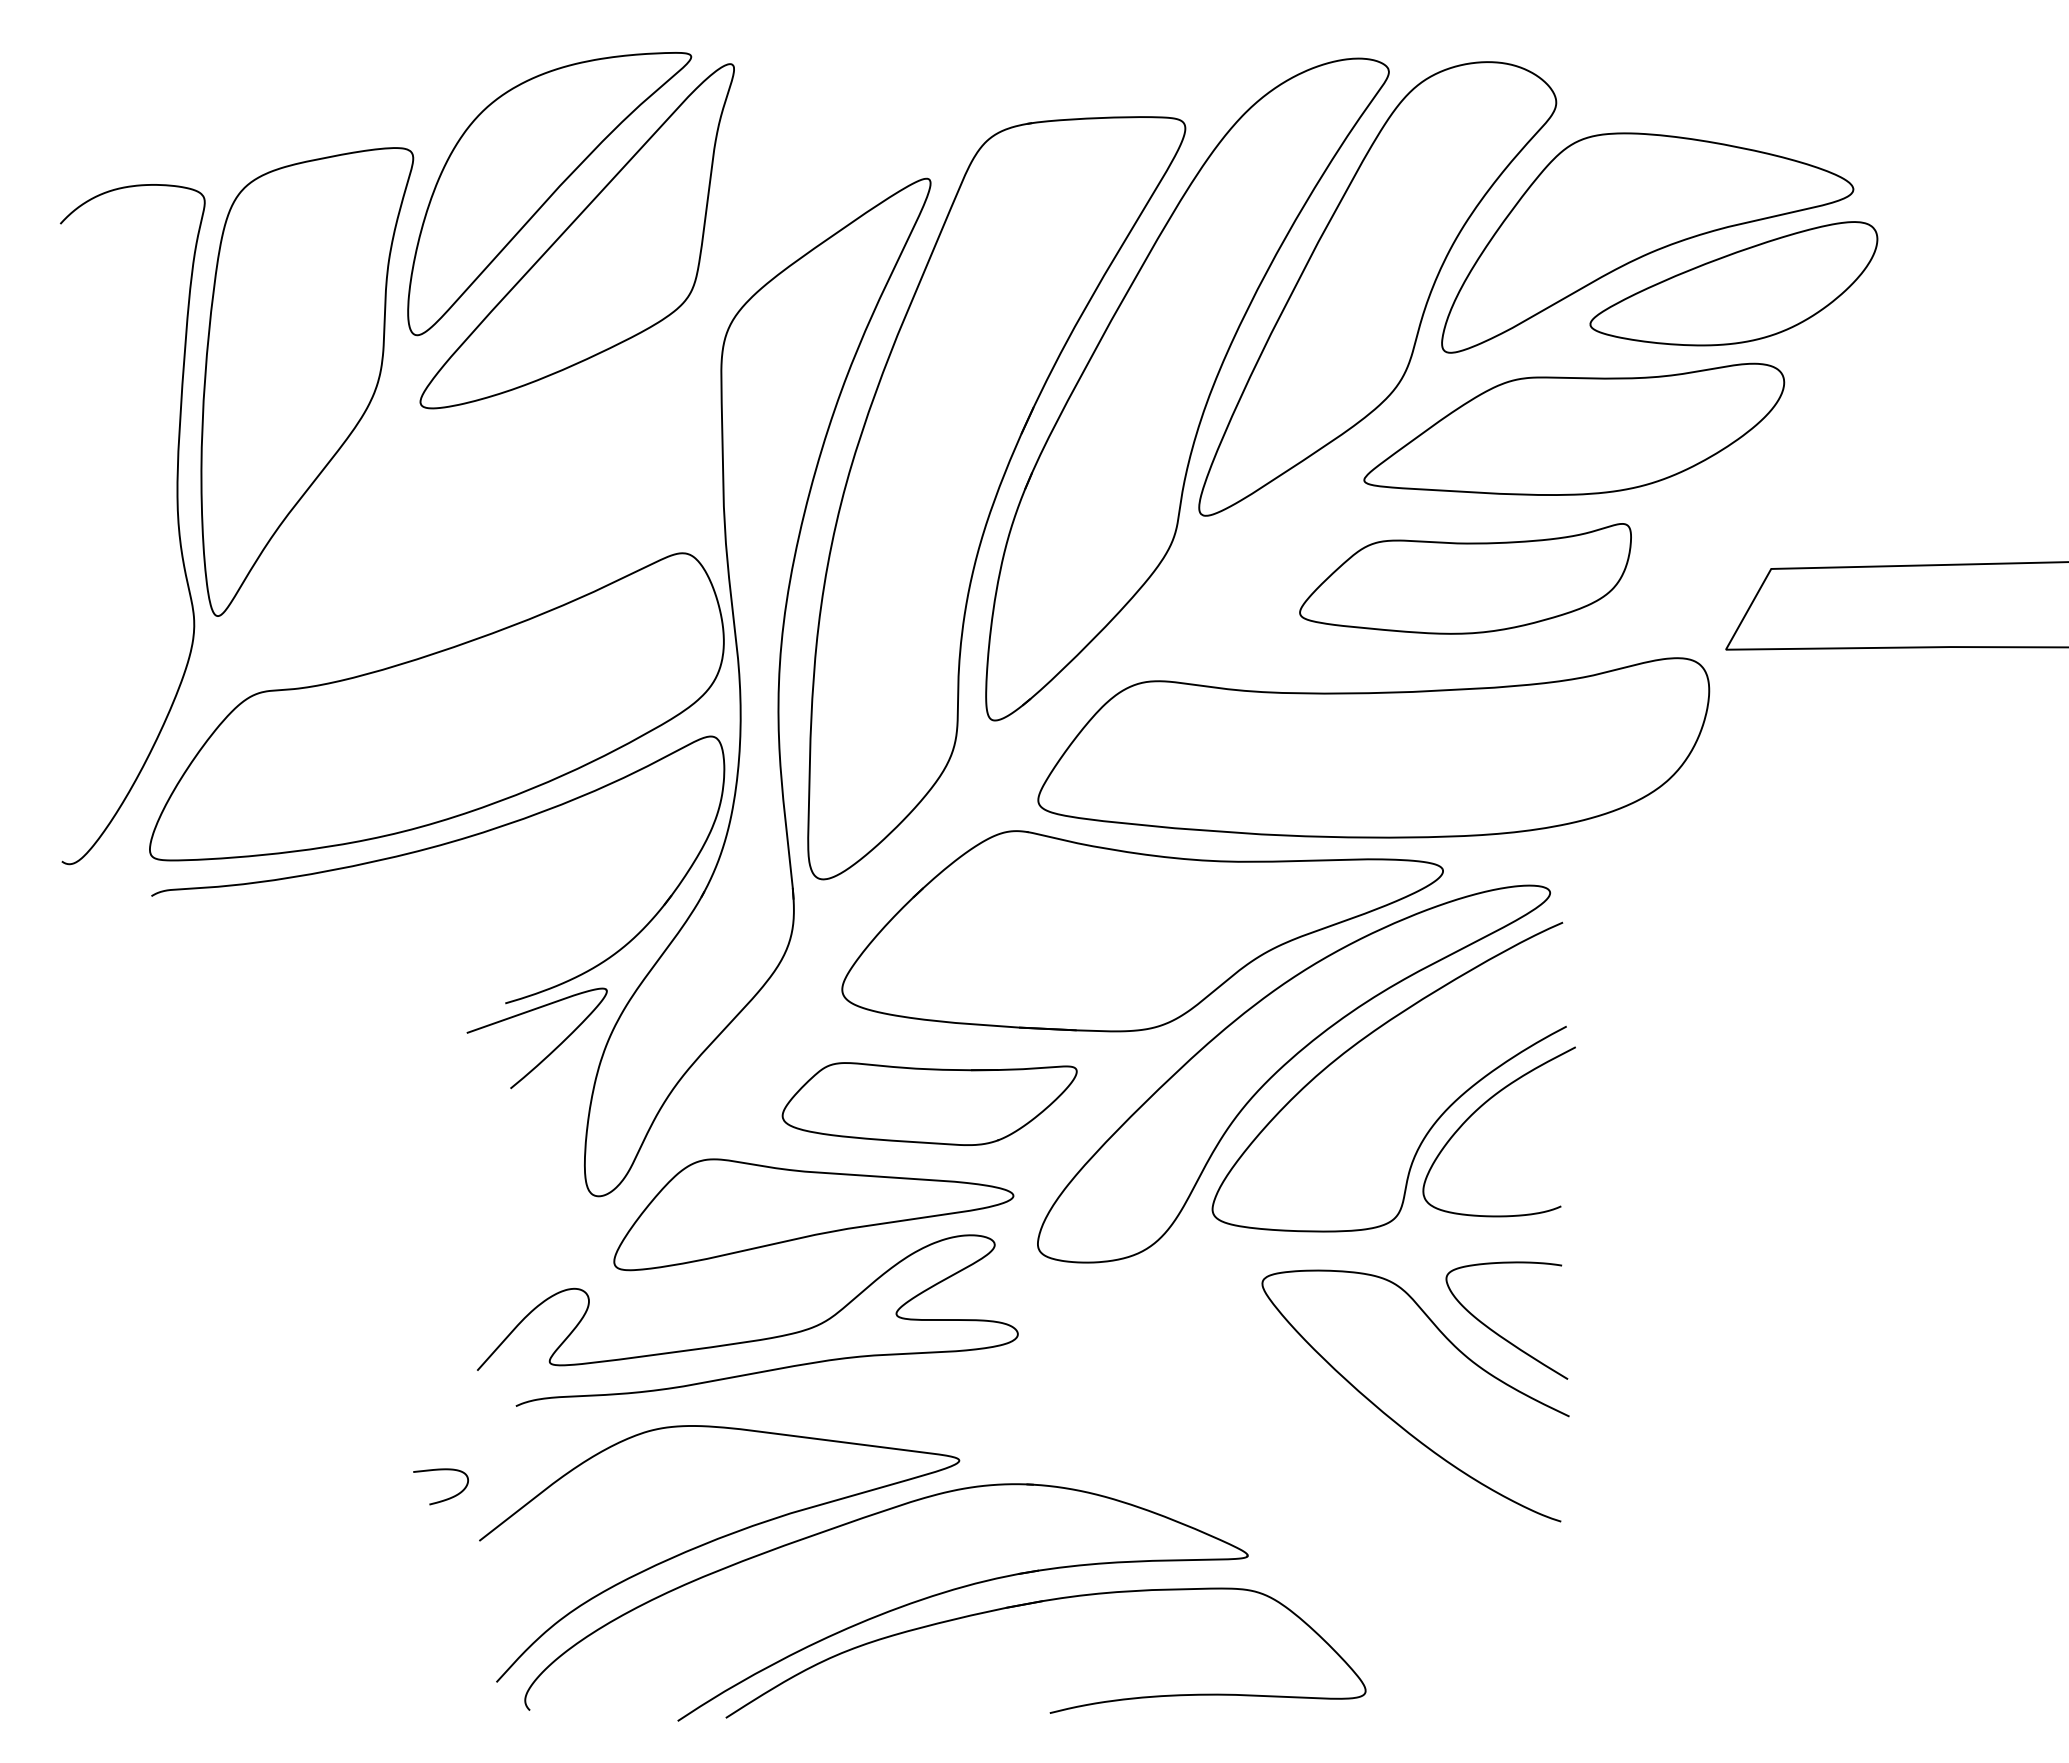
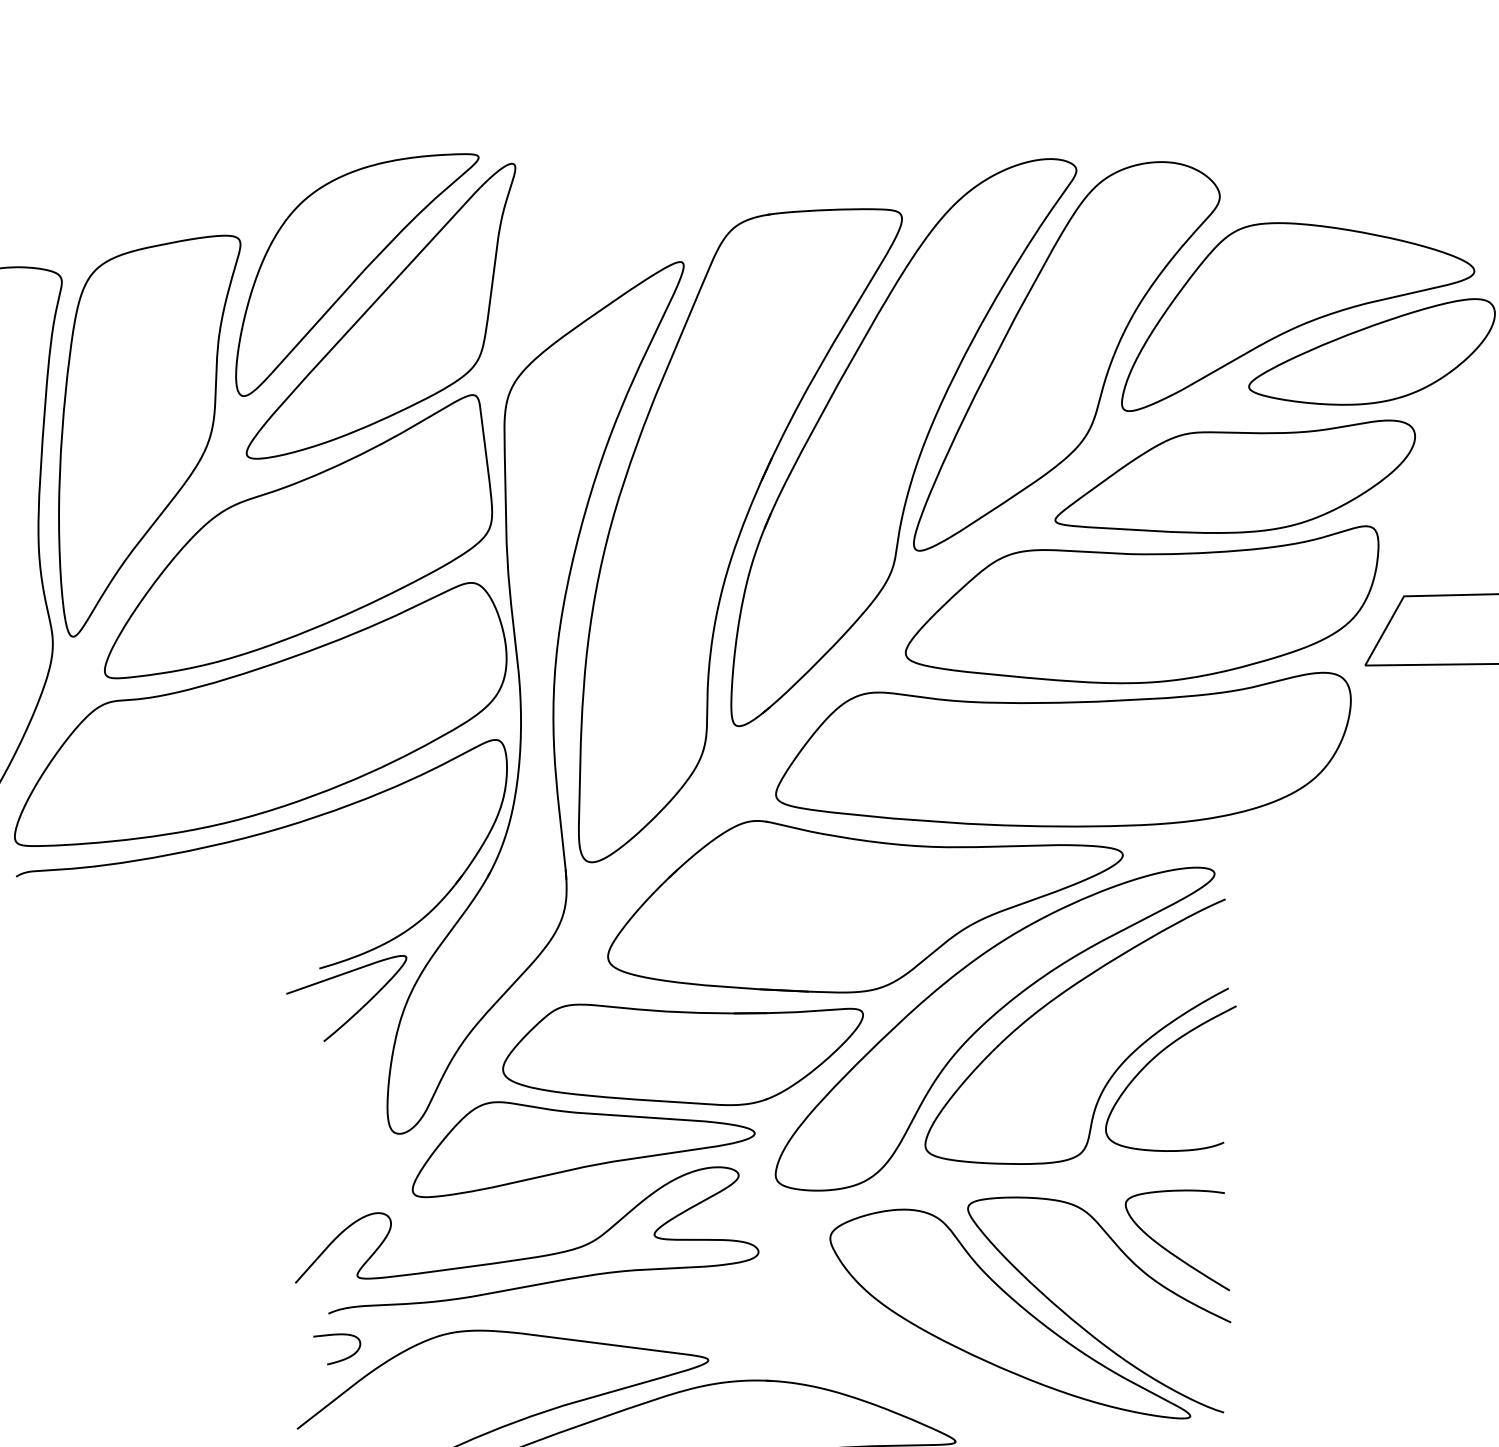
part: (480, 499) -> (298, 536), added
part: (1465, 578) -> (1142, 604), size x1.67
part: (929, 1103) -> (682, 1054), size x1.43
part: (1311, 1406) -> (1010, 1313), added
curve: (443, 1499) -> (339, 1360), moved

